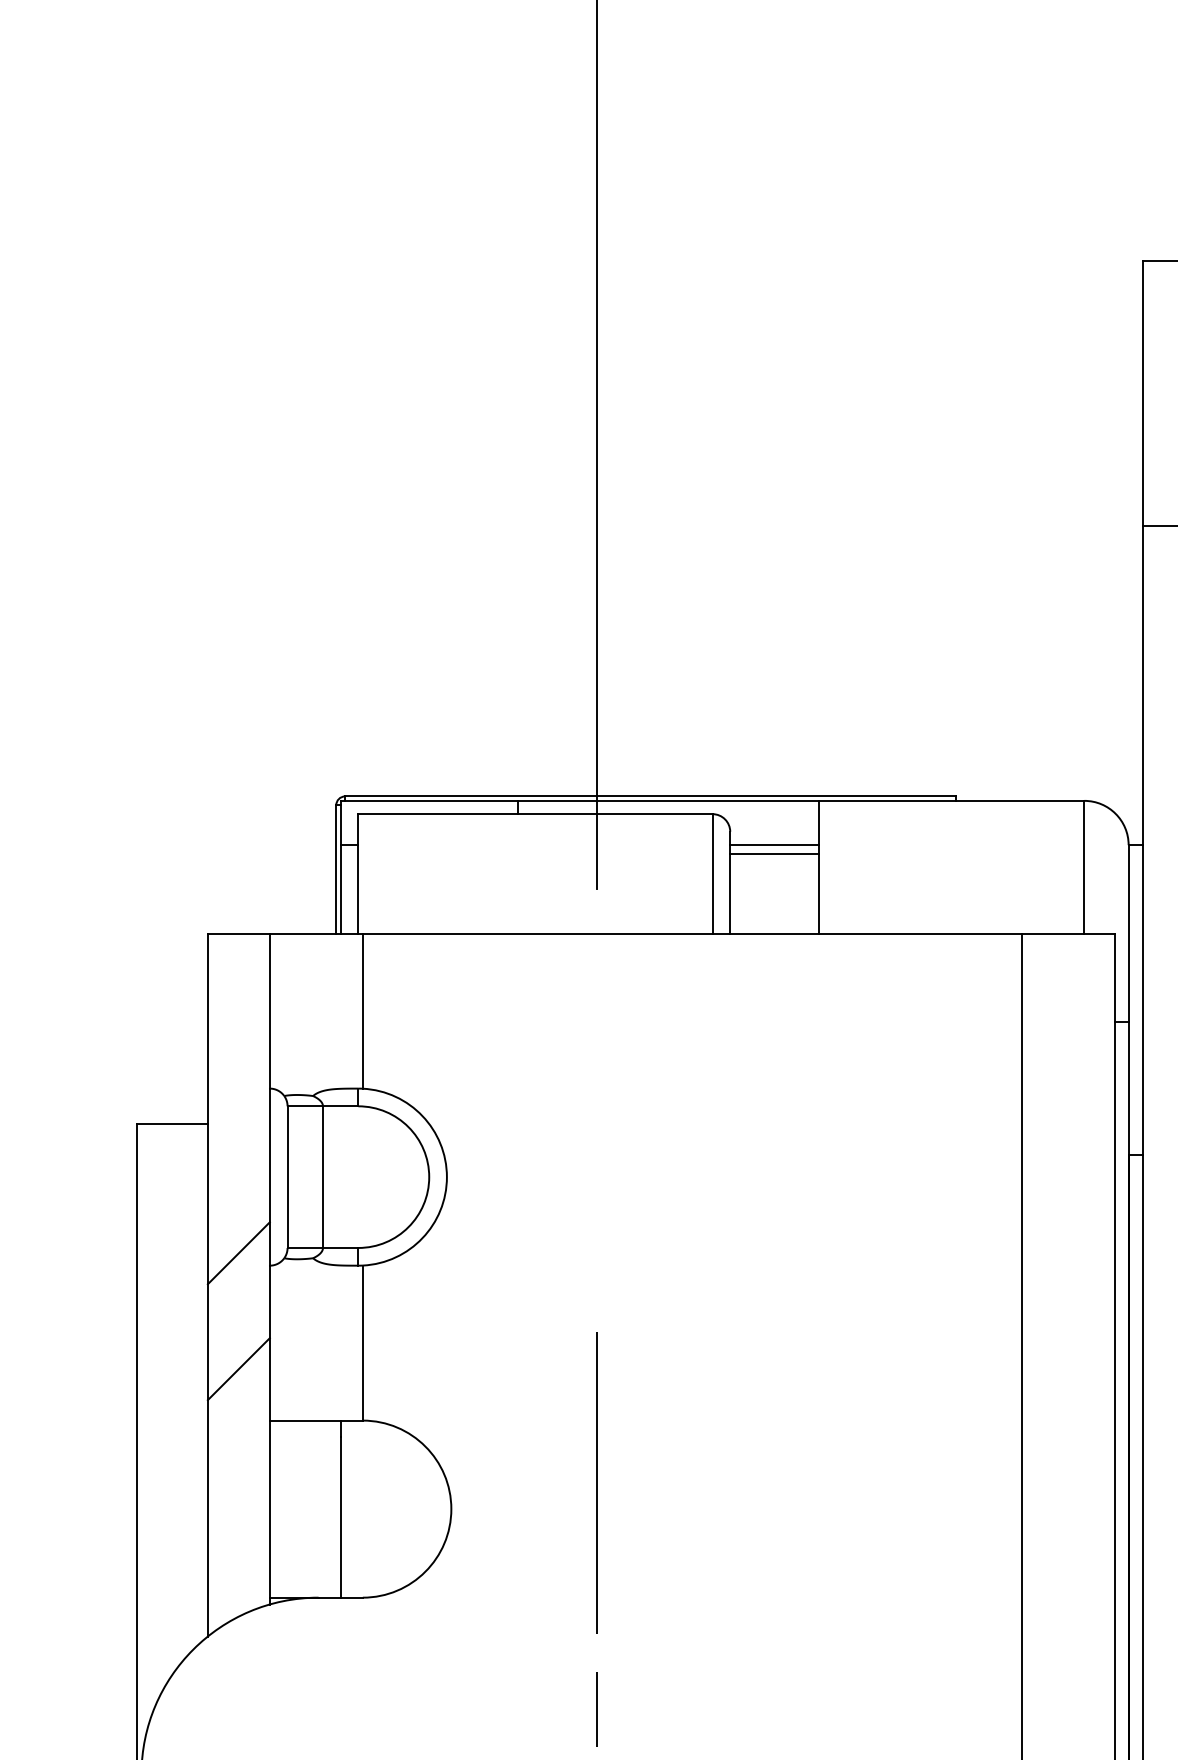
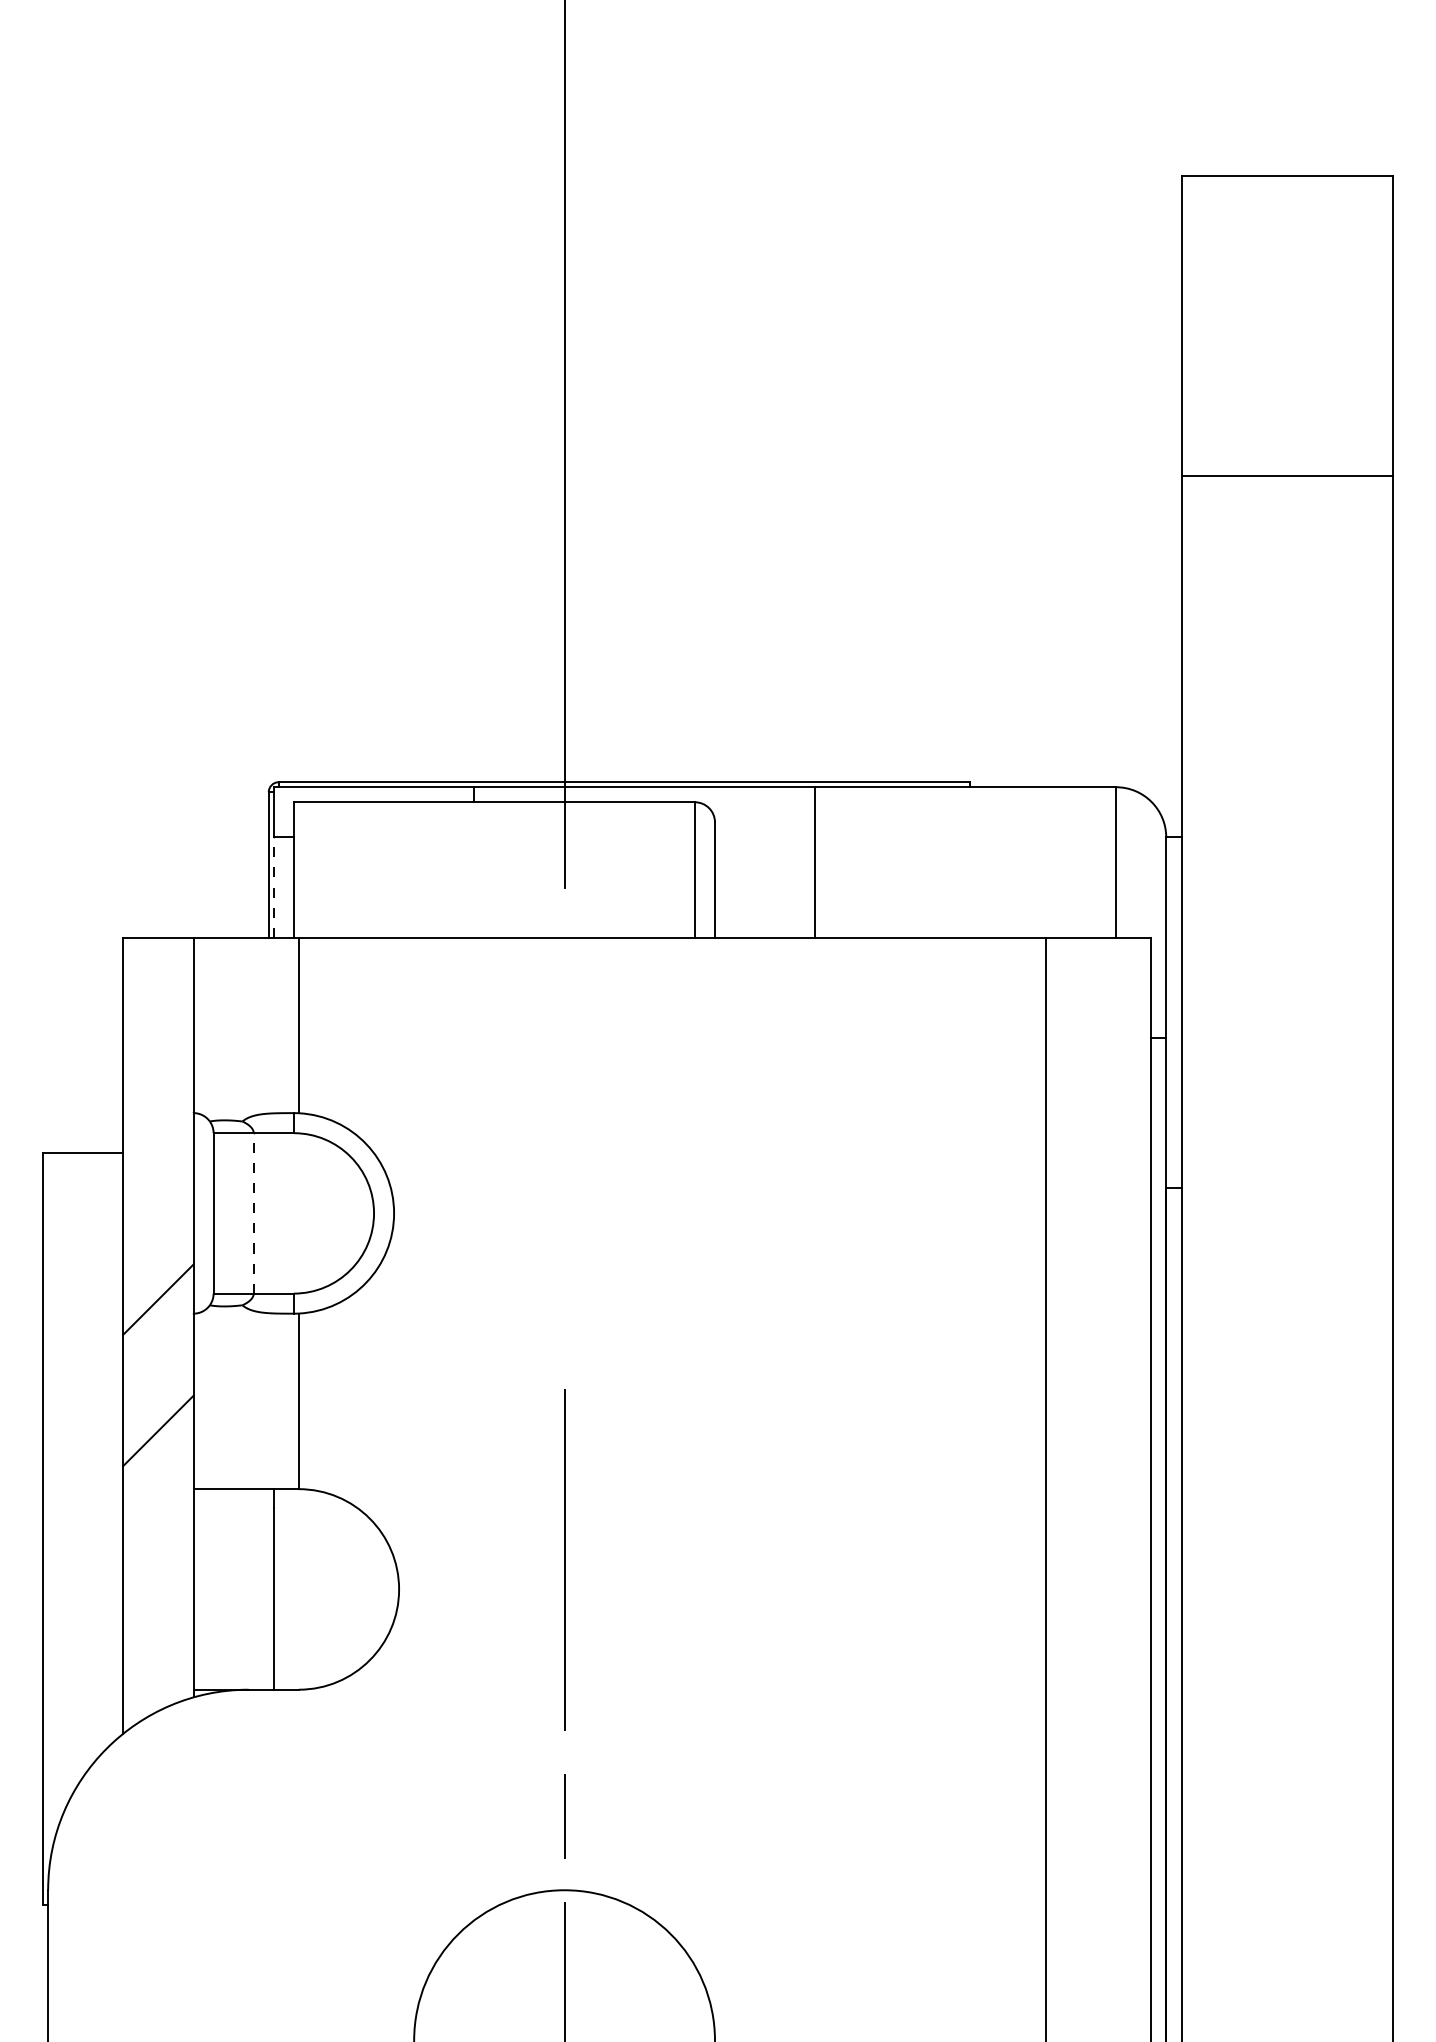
line: (773, 845) -> (764, 837), removed
line: (773, 854) -> (764, 847), removed
line: (340, 889) -> (273, 887), solid -> dashed
line: (322, 1176) -> (253, 1212), solid -> dashed

